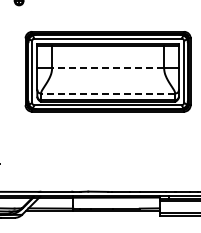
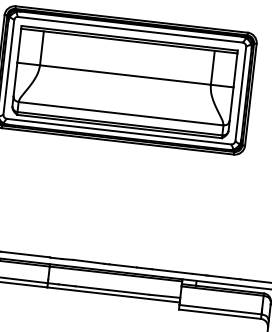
line: (108, 68) -> (125, 75), dashed -> solid
line: (107, 93) -> (120, 113), dashed -> solid

